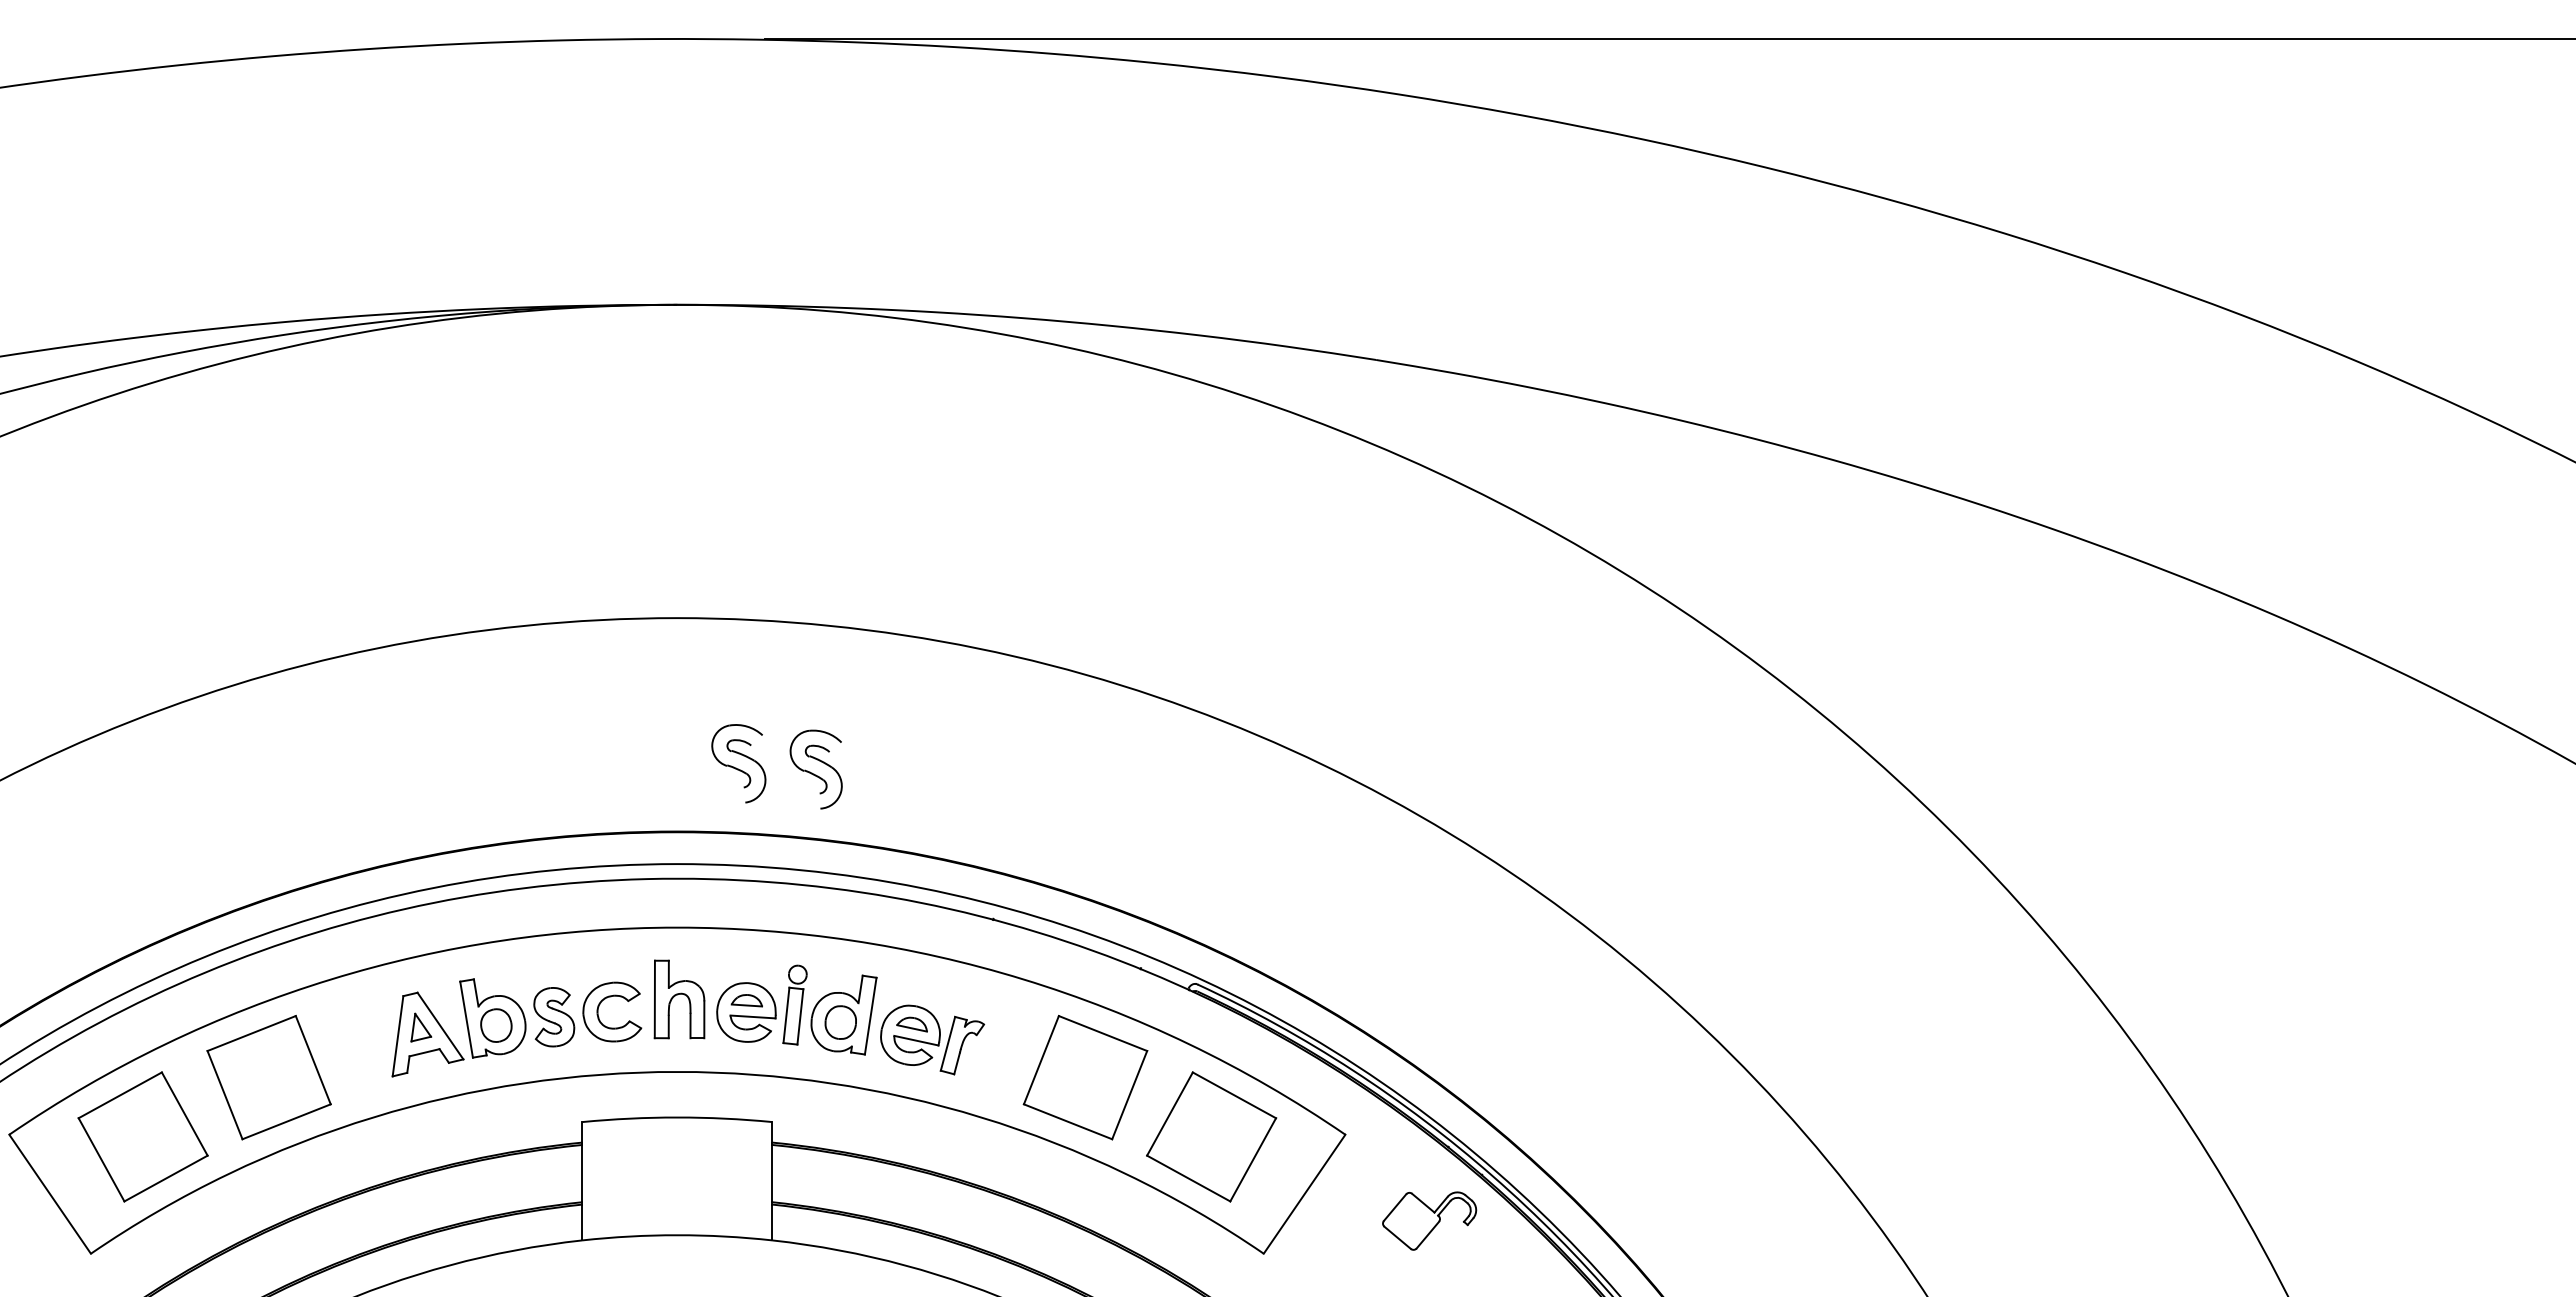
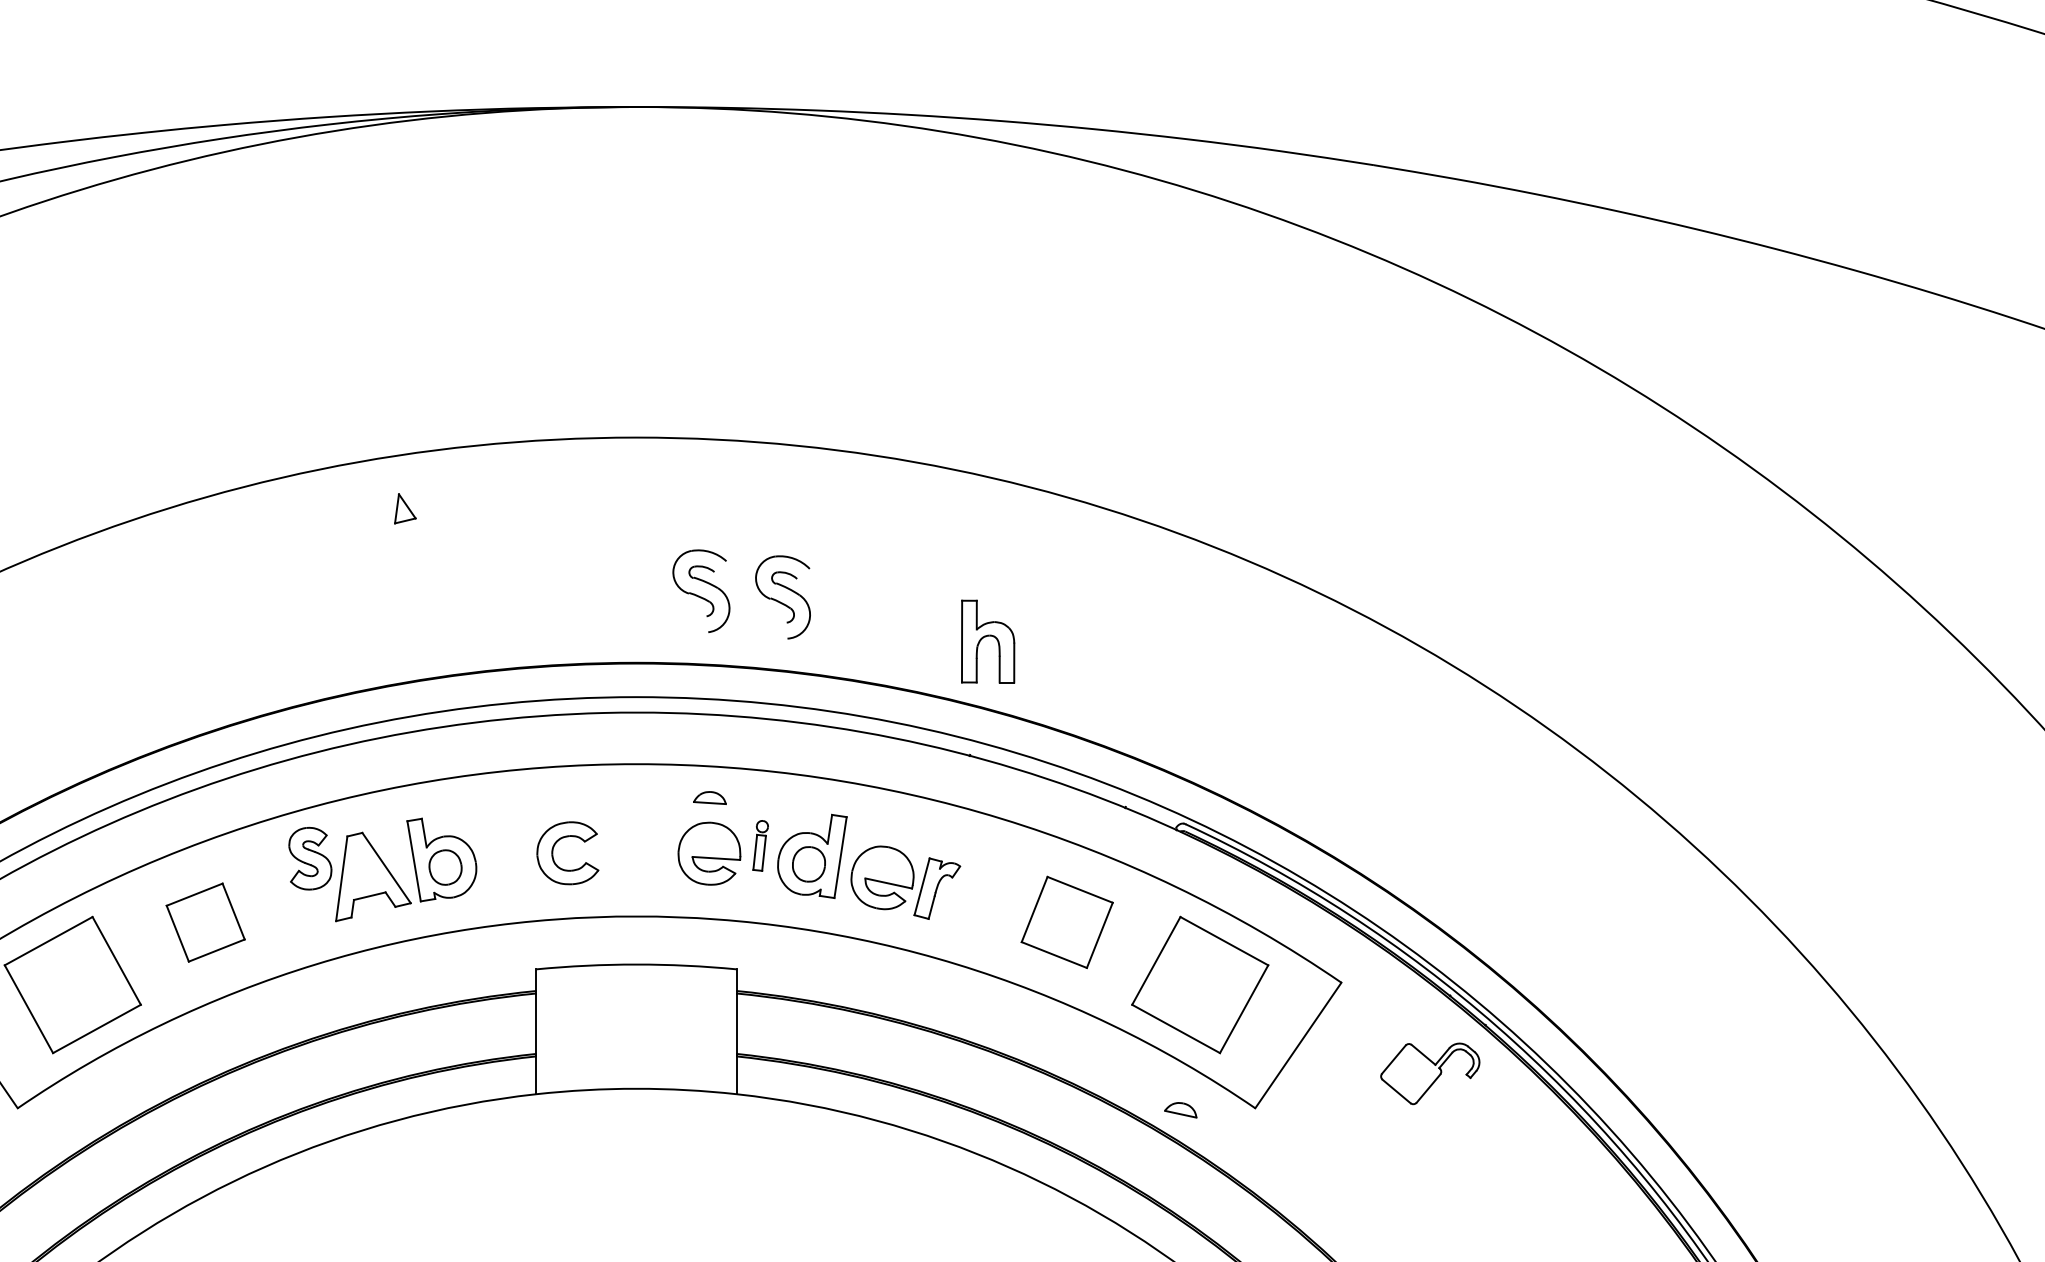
part: (679, 999) -> (988, 641), moved
part: (746, 1000) -> (709, 797), moved
part: (794, 1004) -> (760, 845), size x0.6
part: (554, 1017) -> (310, 859), moved
part: (911, 1024) -> (1180, 1110), moved
part: (421, 1027) -> (405, 508), moved
part: (268, 1077) -> (205, 922), size x0.6
part: (1085, 1077) -> (1067, 922), size x0.7

